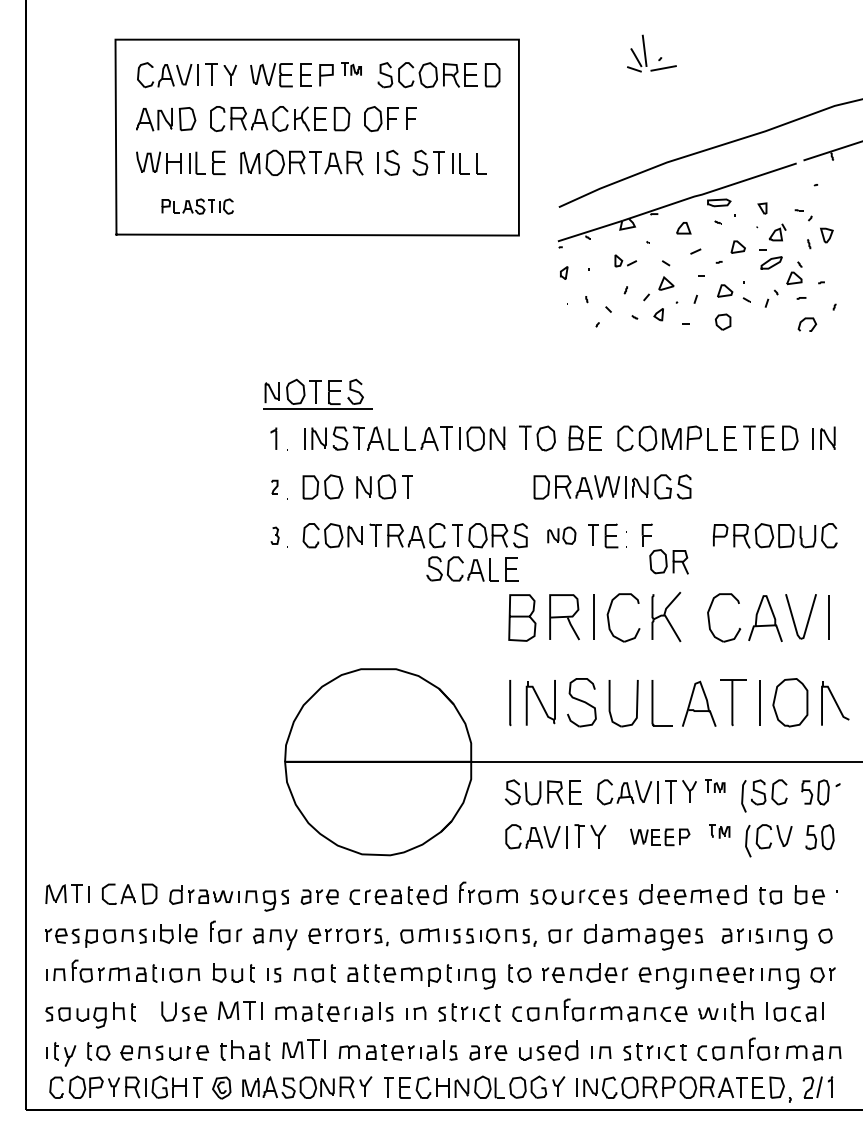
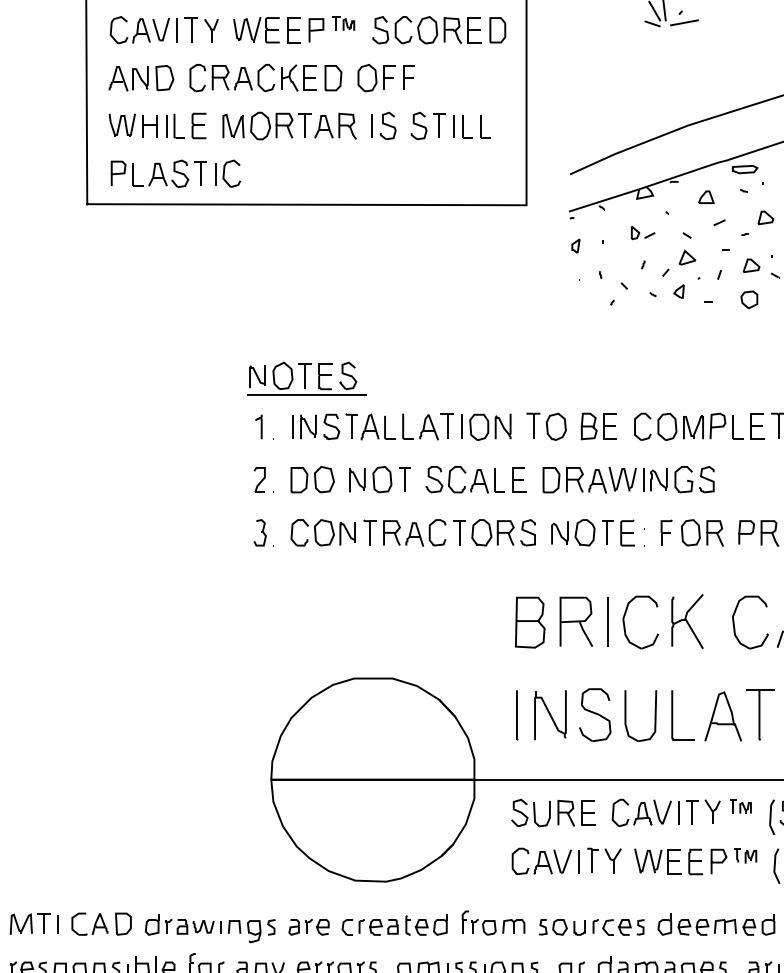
part: (197, 206) -> (175, 173), size x1.67
part: (274, 487) -> (259, 480), size x1.67
part: (275, 535) -> (260, 532), size x1.43
part: (561, 535) -> (572, 532), size x1.43
part: (668, 561) -> (701, 532), moved
part: (472, 568) -> (475, 479), moved
part: (659, 837) -> (679, 862), size x1.43

